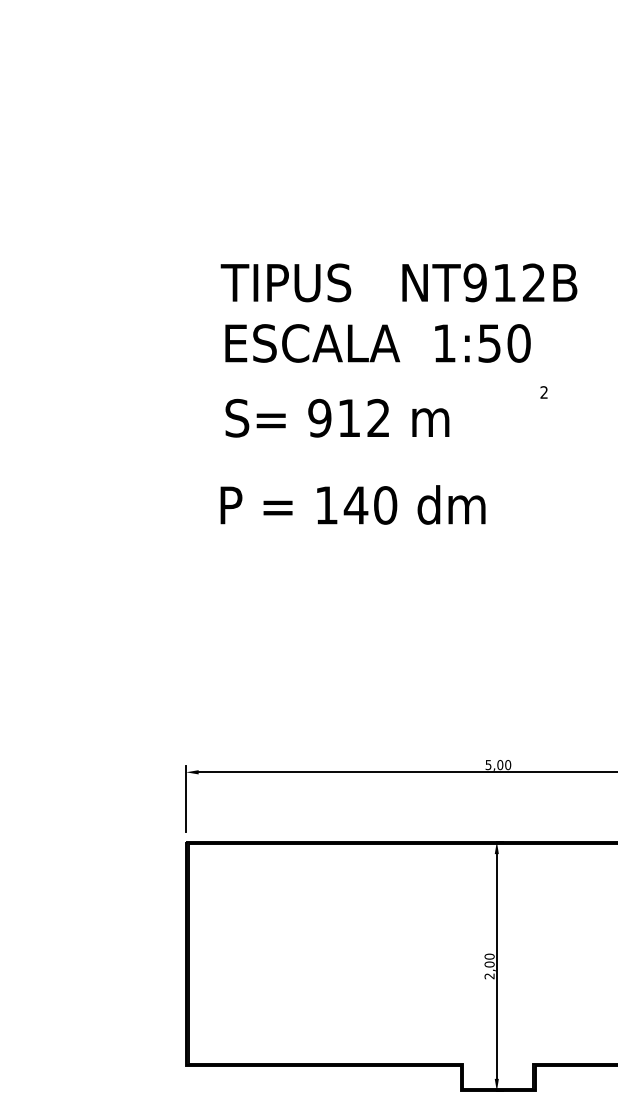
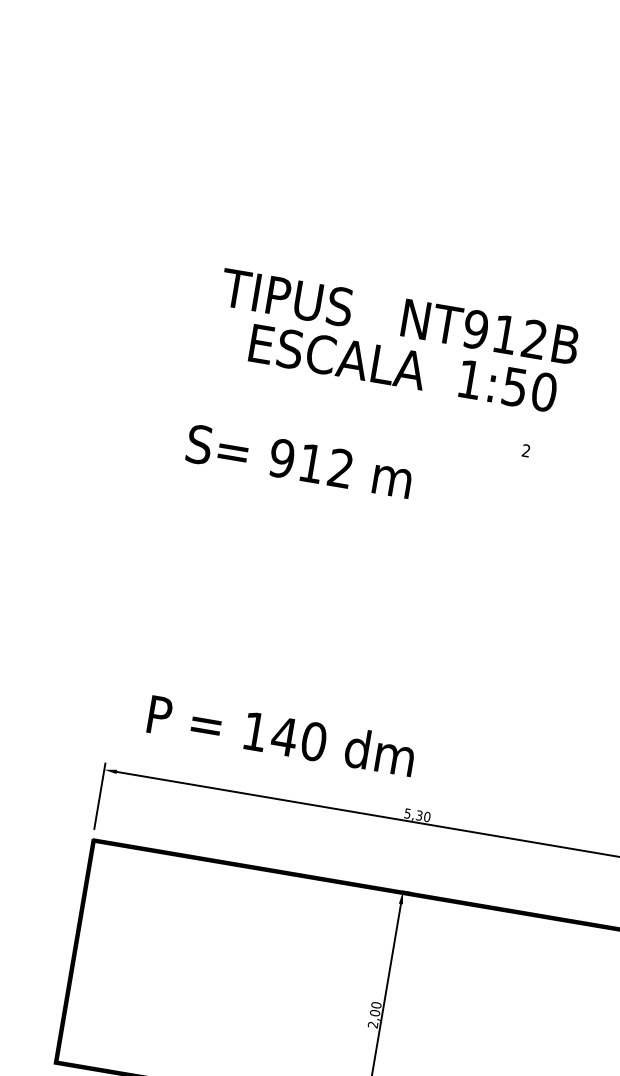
text: (377, 343) -> (402, 368), moved
text: (337, 417) -> (299, 460), moved
text: (352, 504) -> (281, 735), moved
text: (500, 765) -> (419, 816), 5,00 -> 5,30

